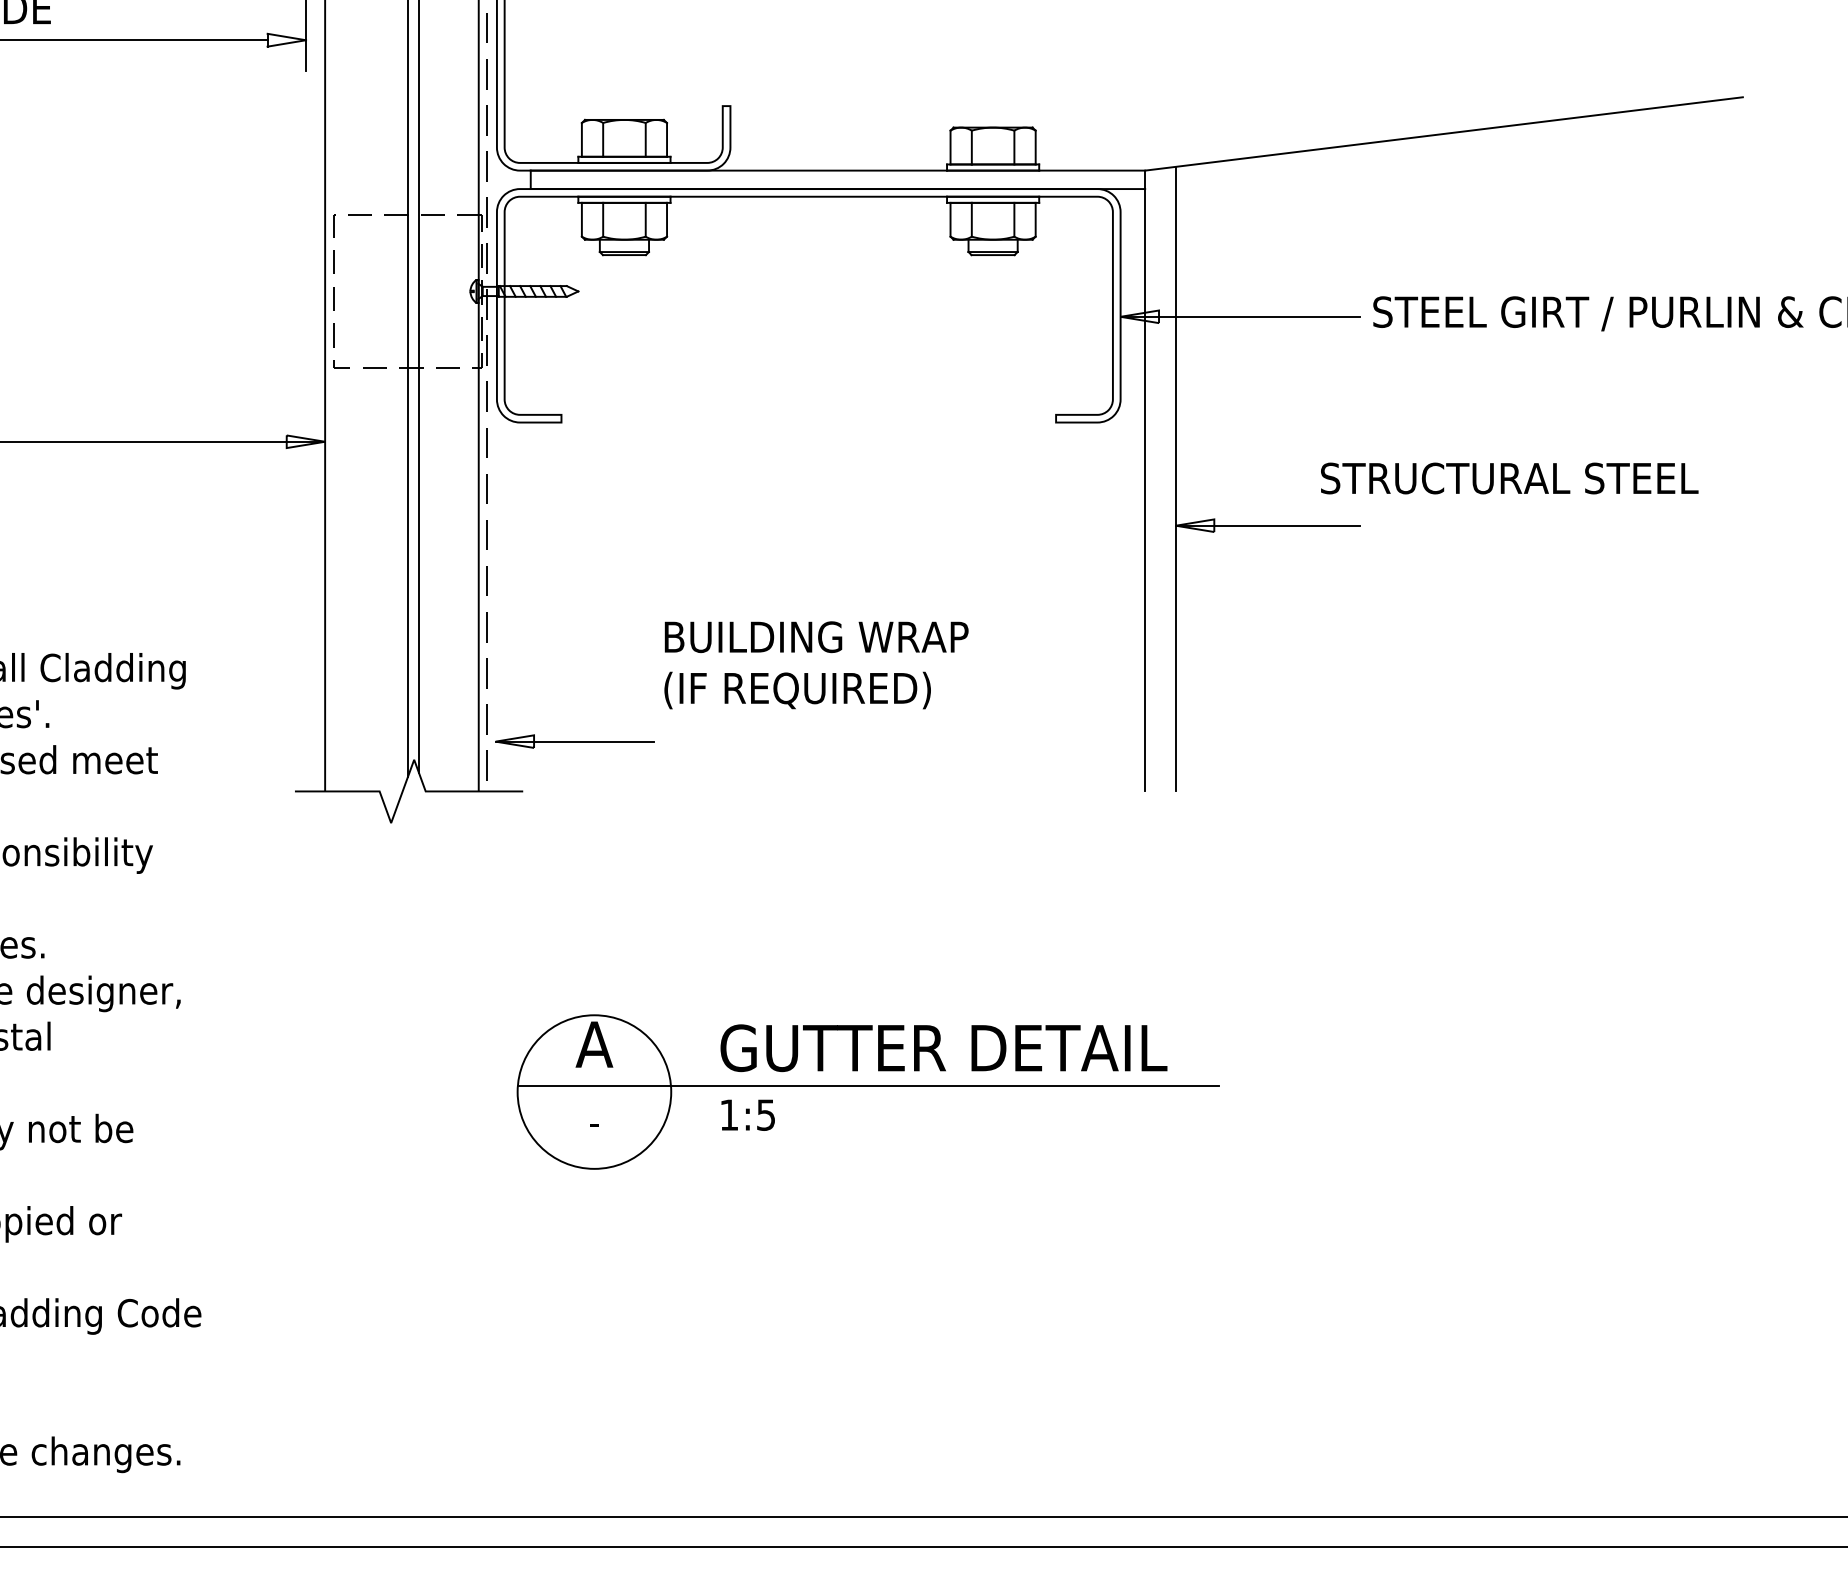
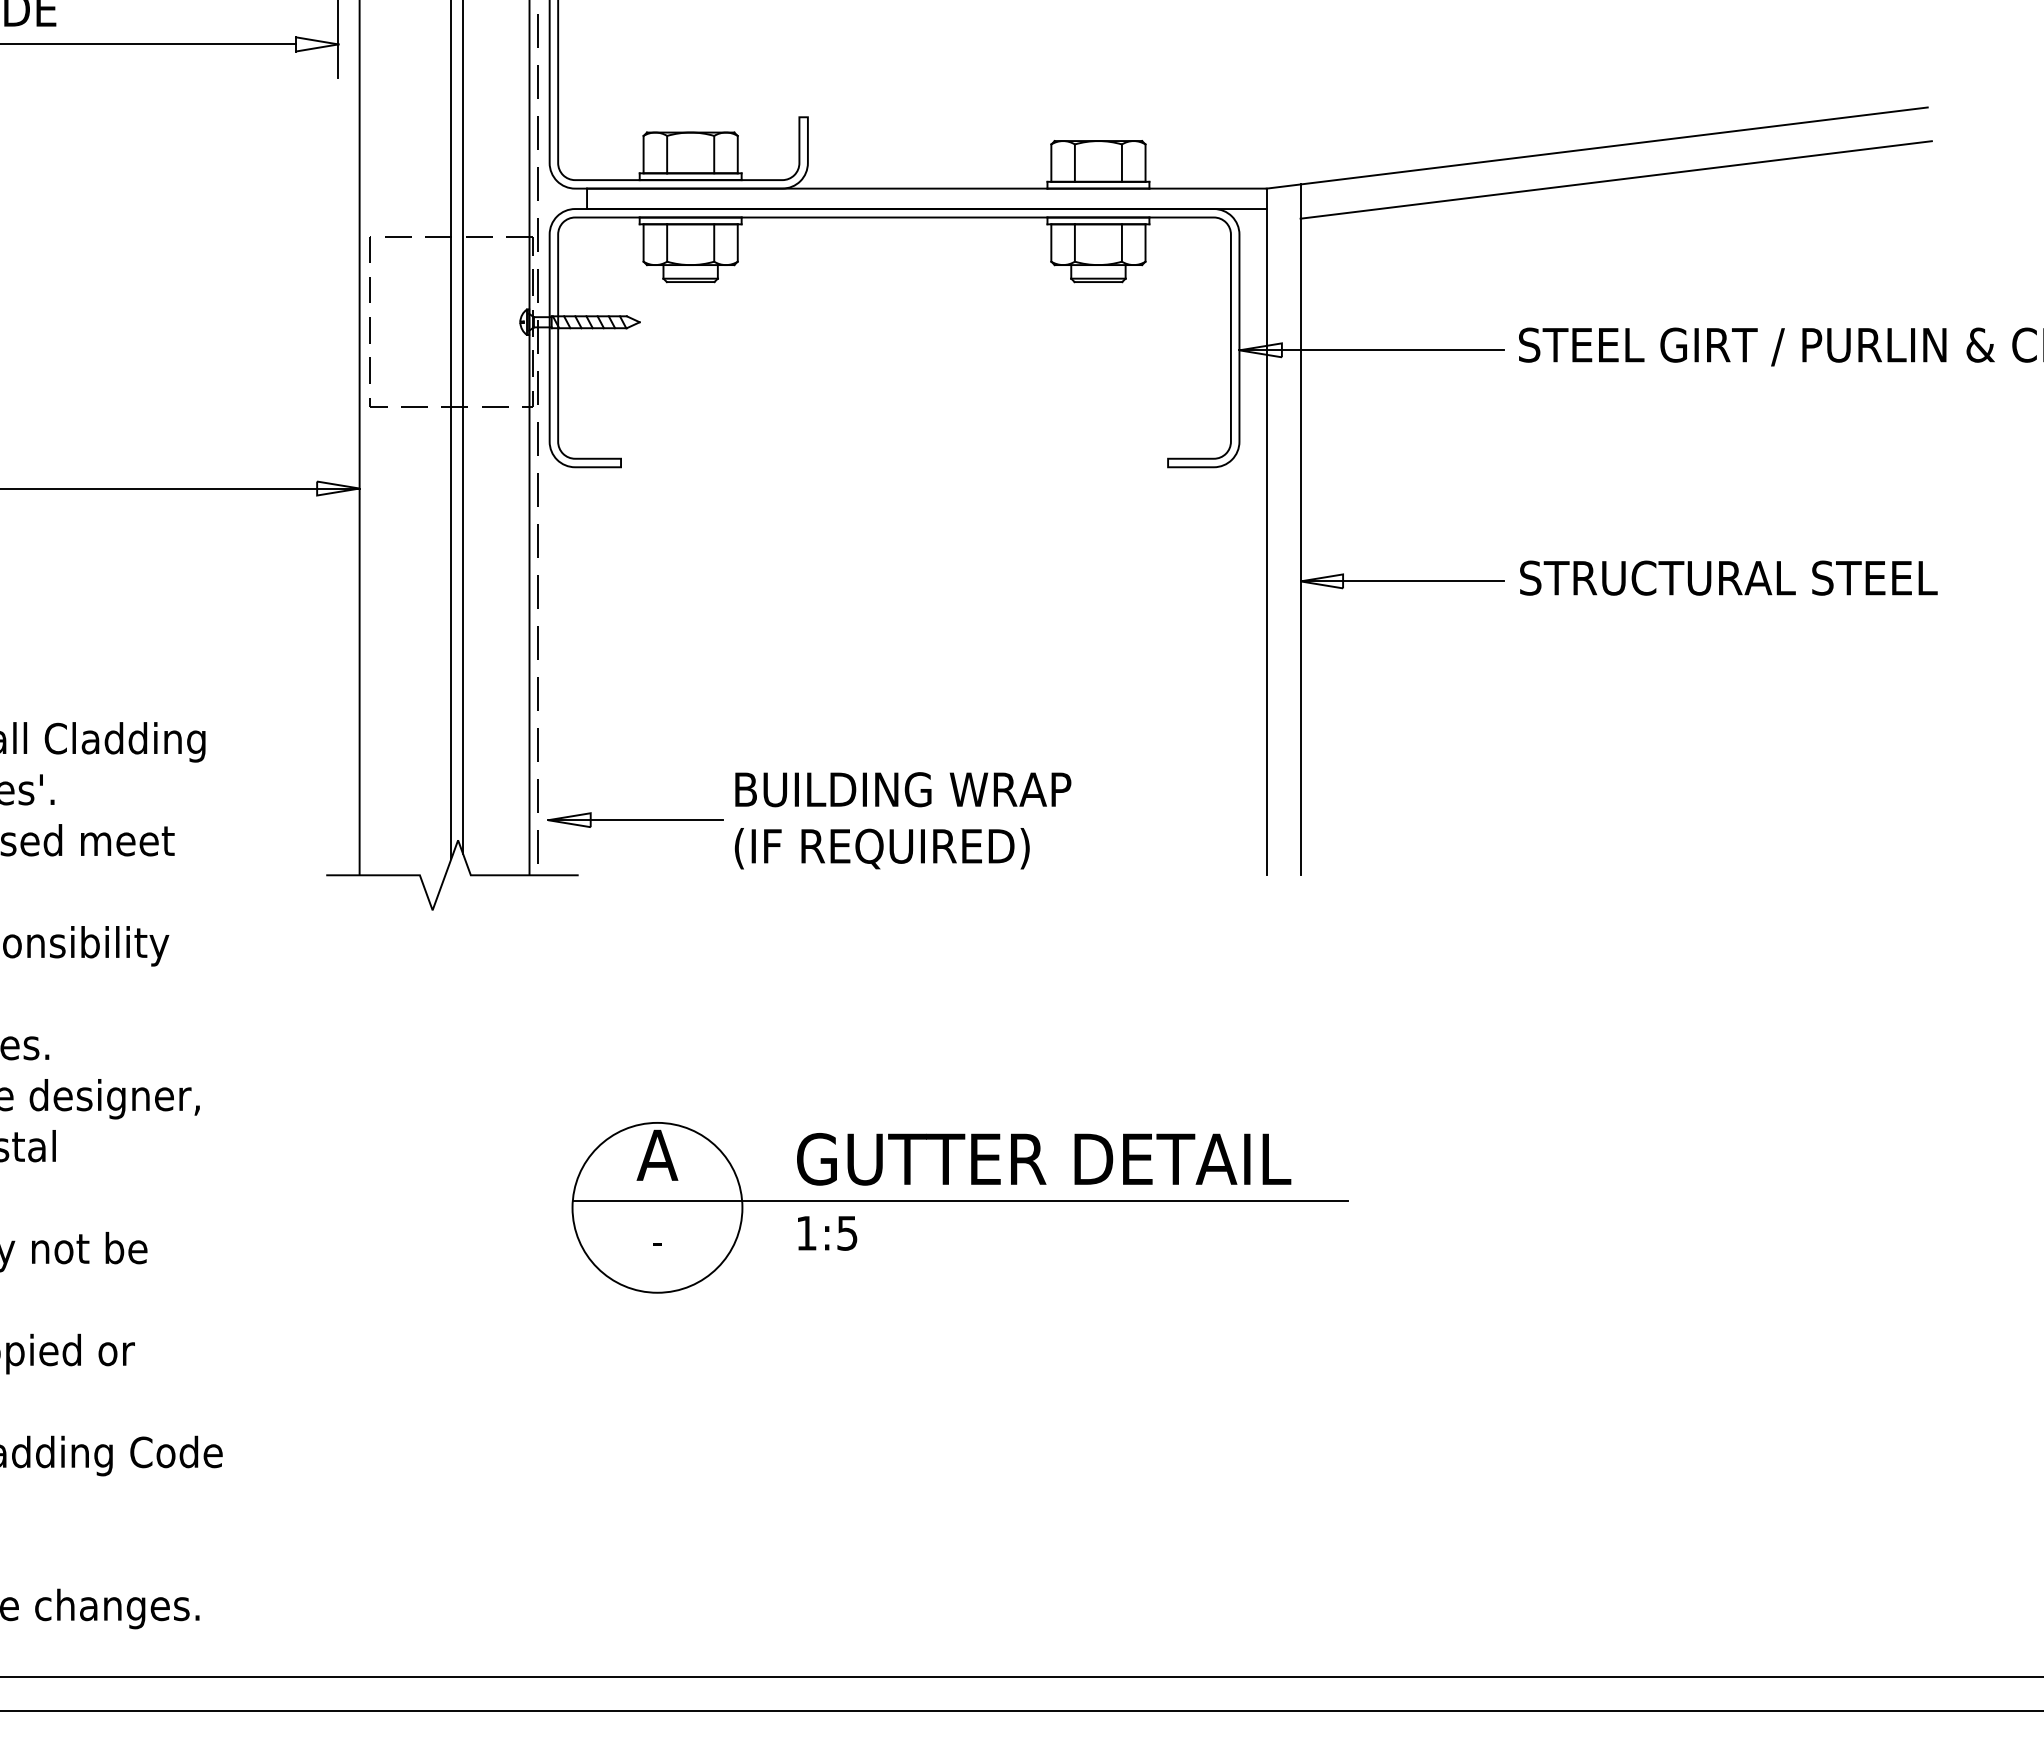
line: (1460, 162) -> (1615, 179), added
text: (1509, 477) -> (1728, 577), moved
text: (815, 665) -> (902, 820), moved

